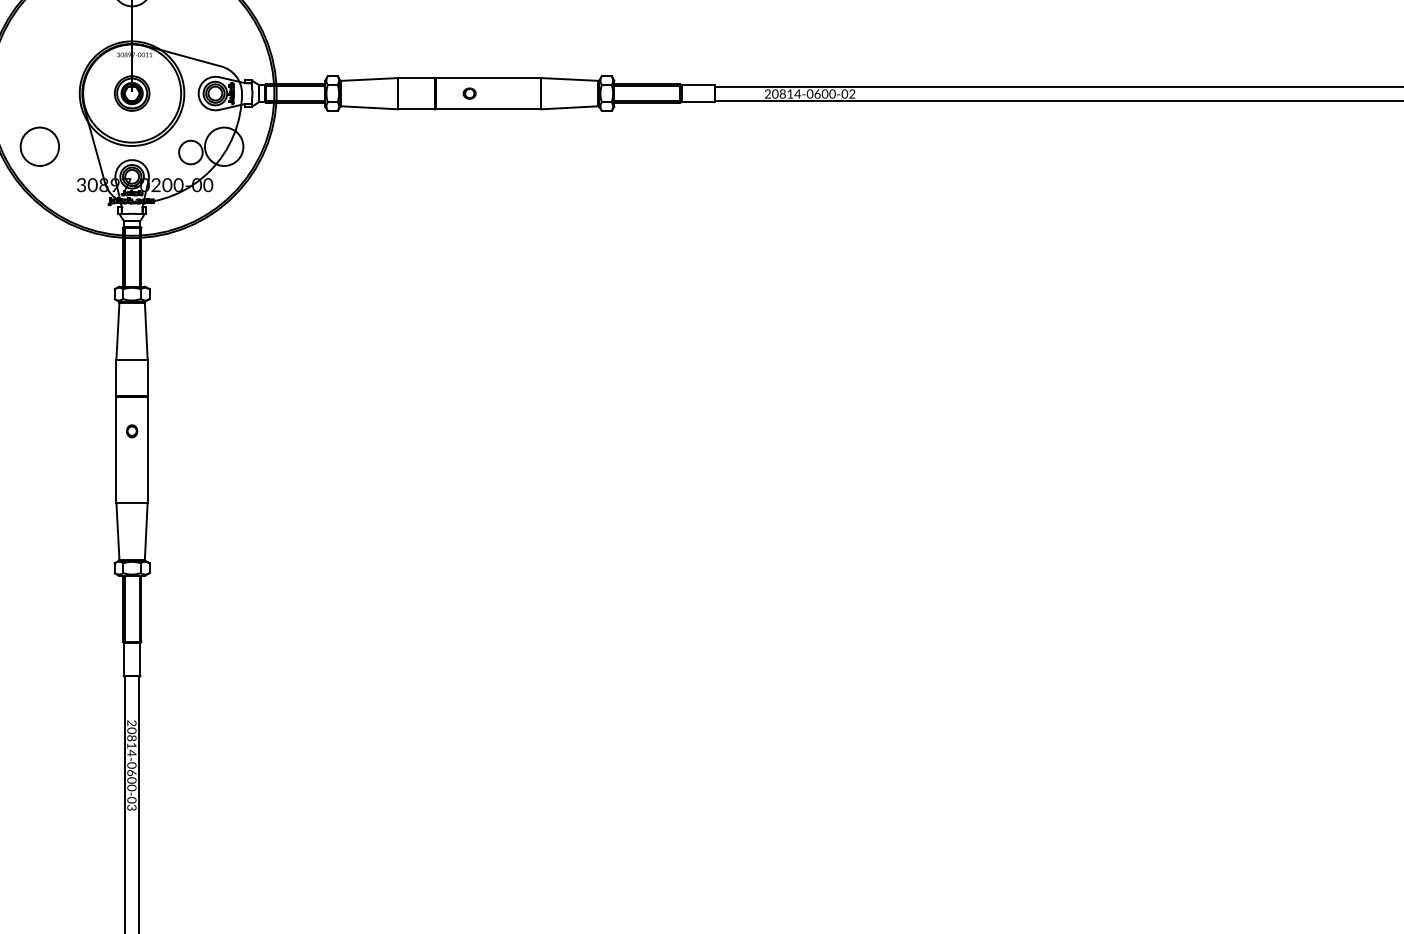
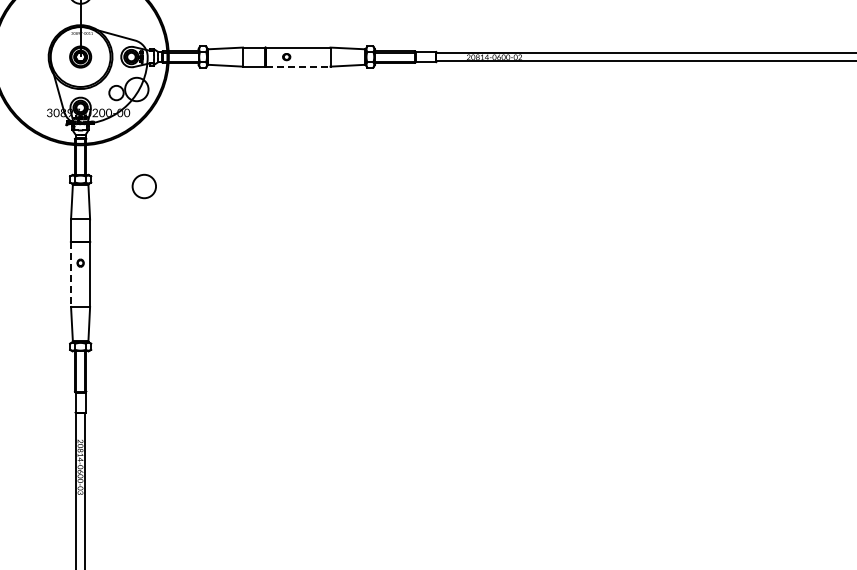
line: (489, 109) -> (298, 66), solid -> dashed
circle: (38, 146) -> (143, 186), moved
line: (117, 451) -> (71, 275), solid -> dashed

